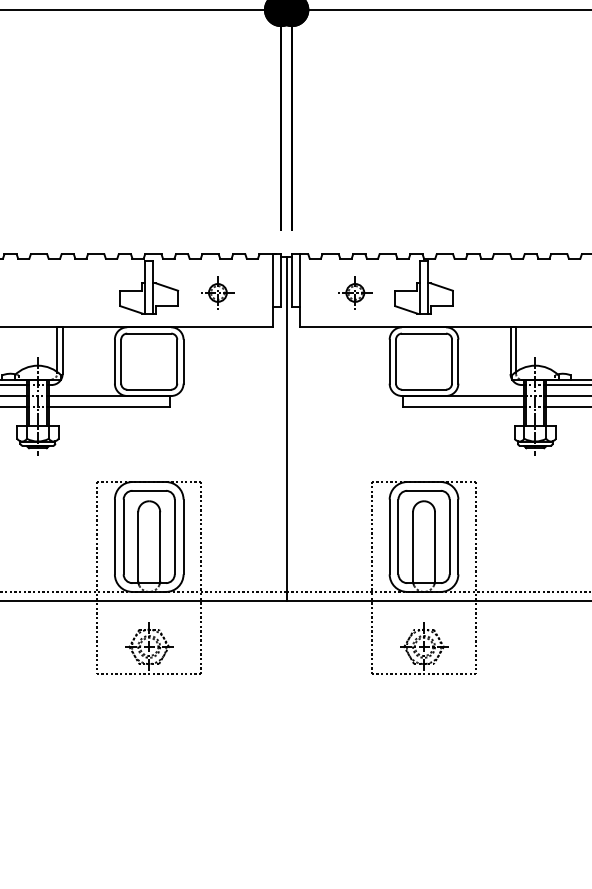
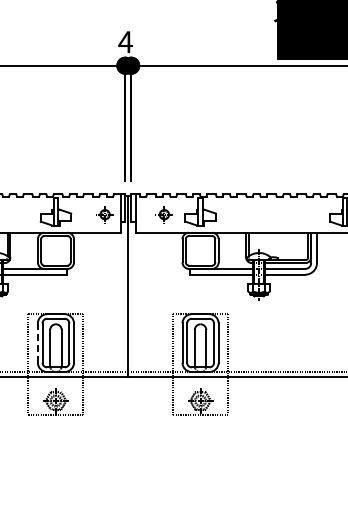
part: (216, 292) -> (104, 214), moved
line: (114, 537) -> (37, 343), solid -> dashed

